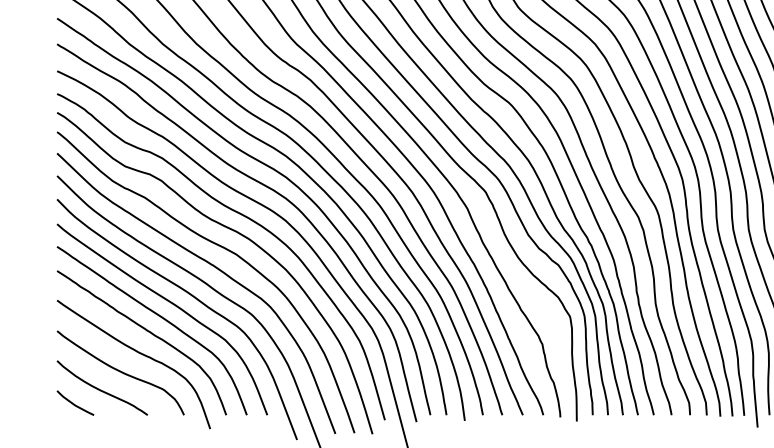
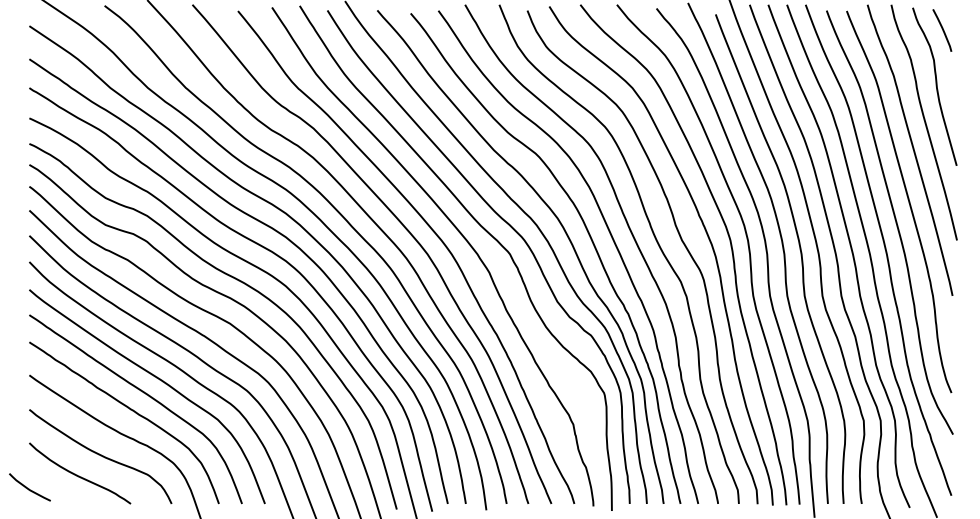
curve: (75, 404) -> (29, 488), moved

